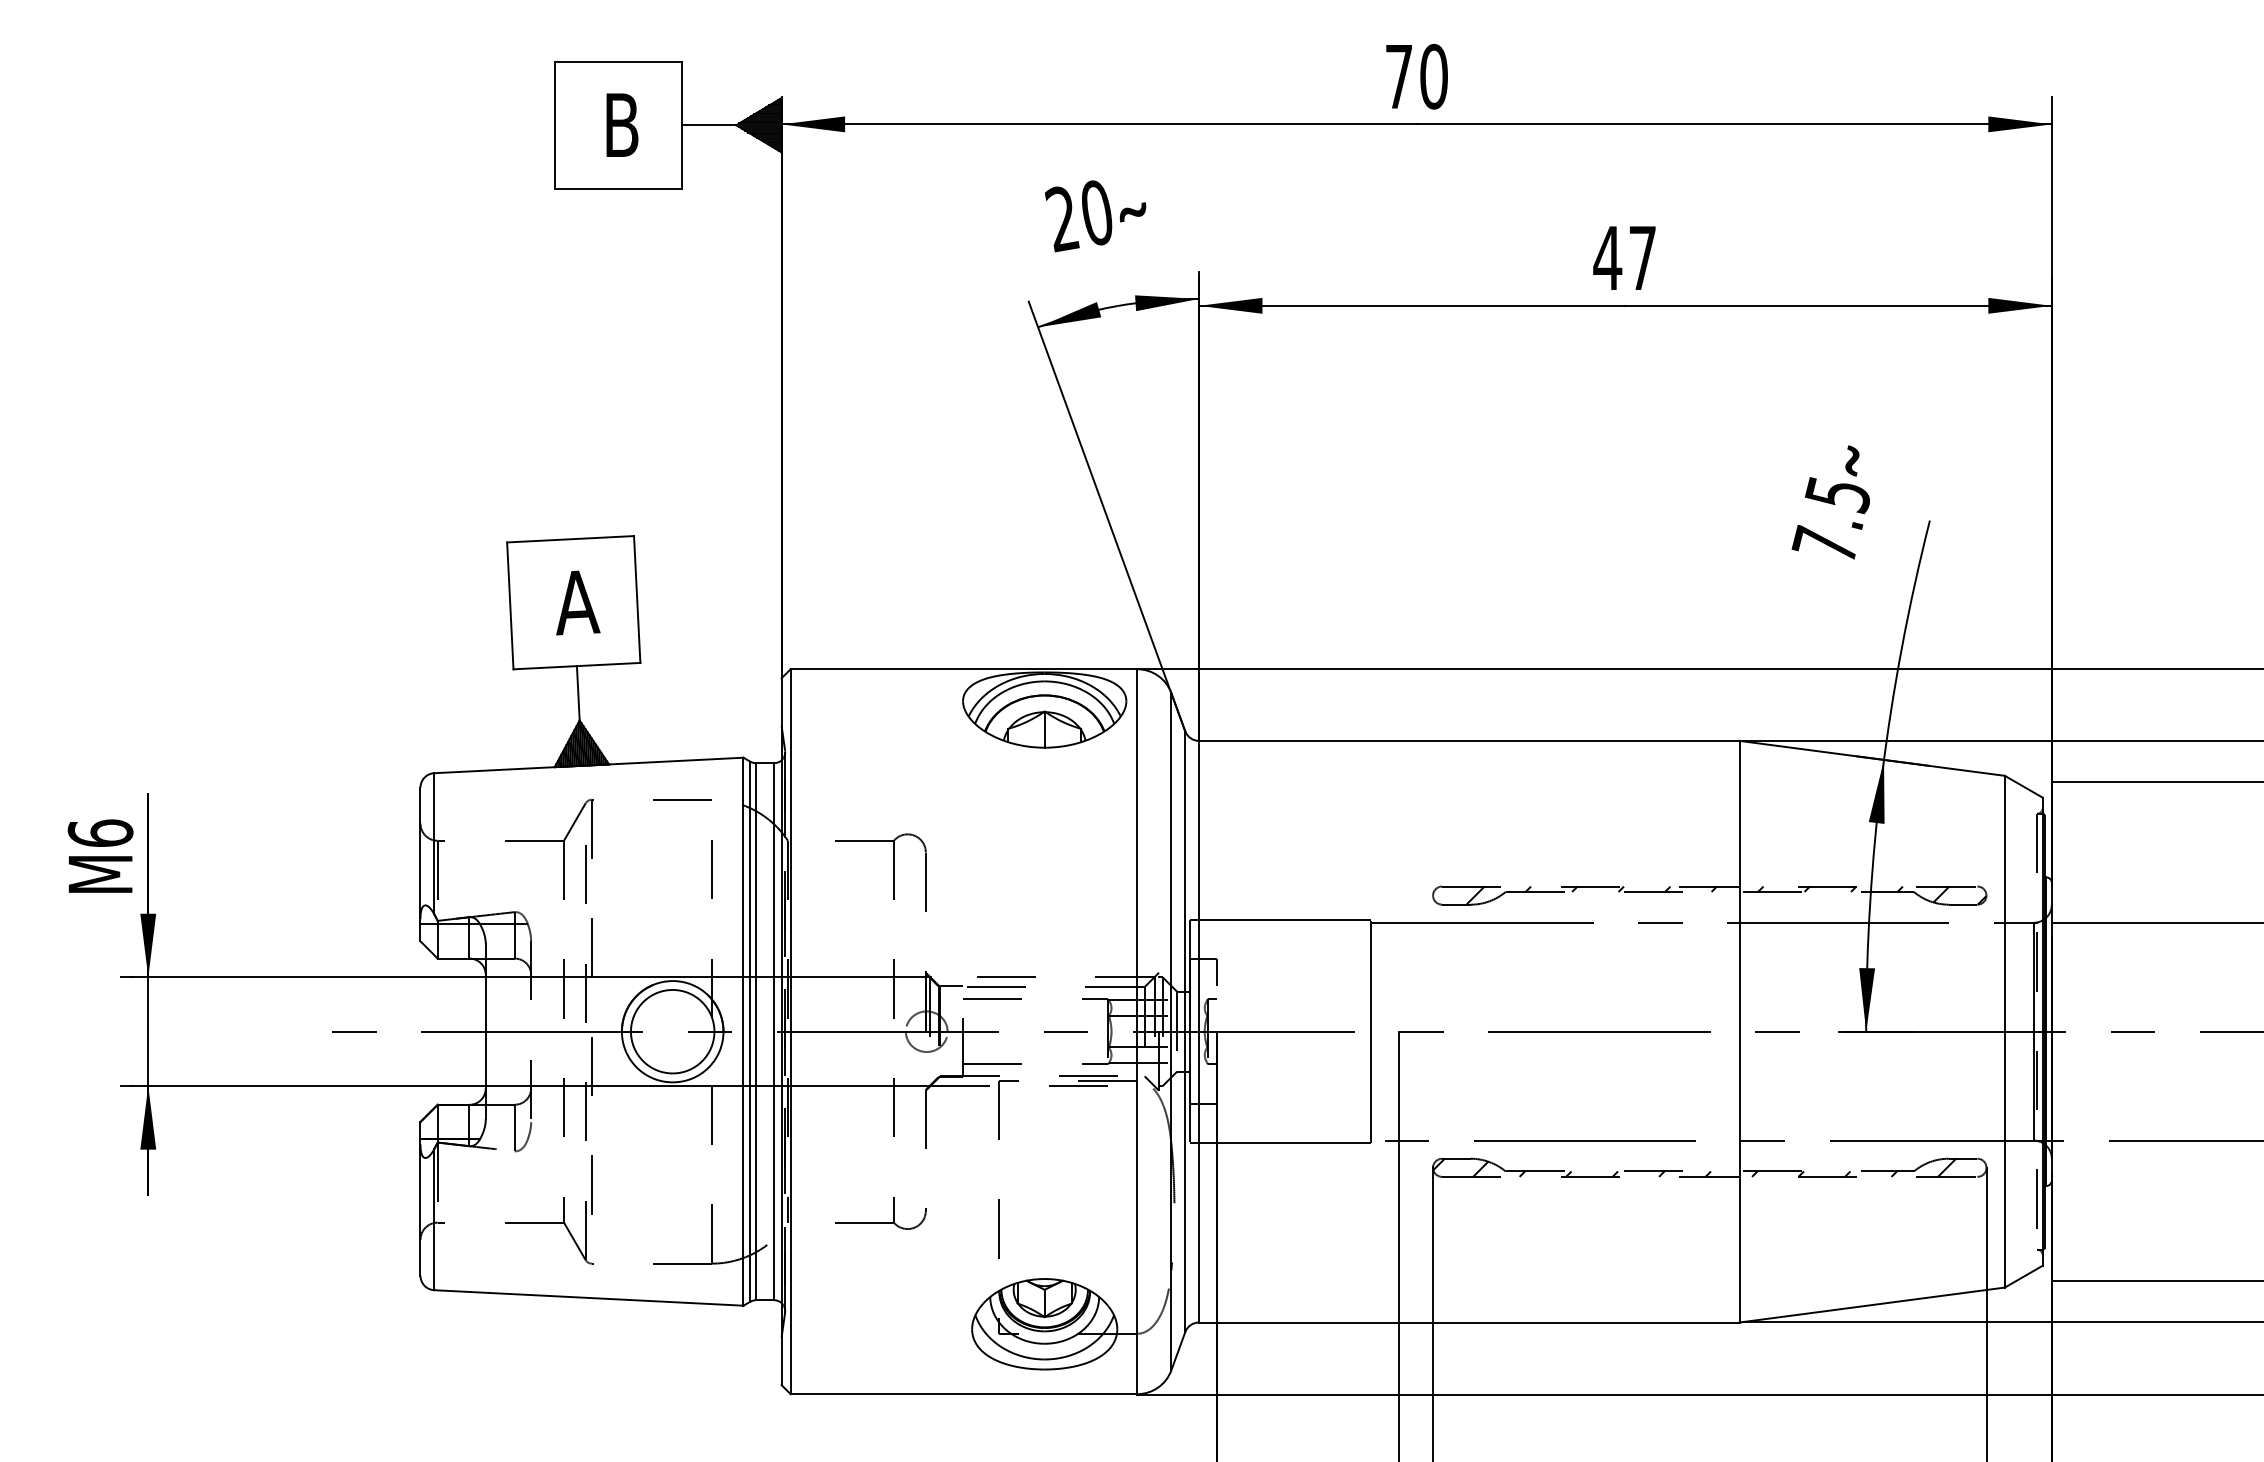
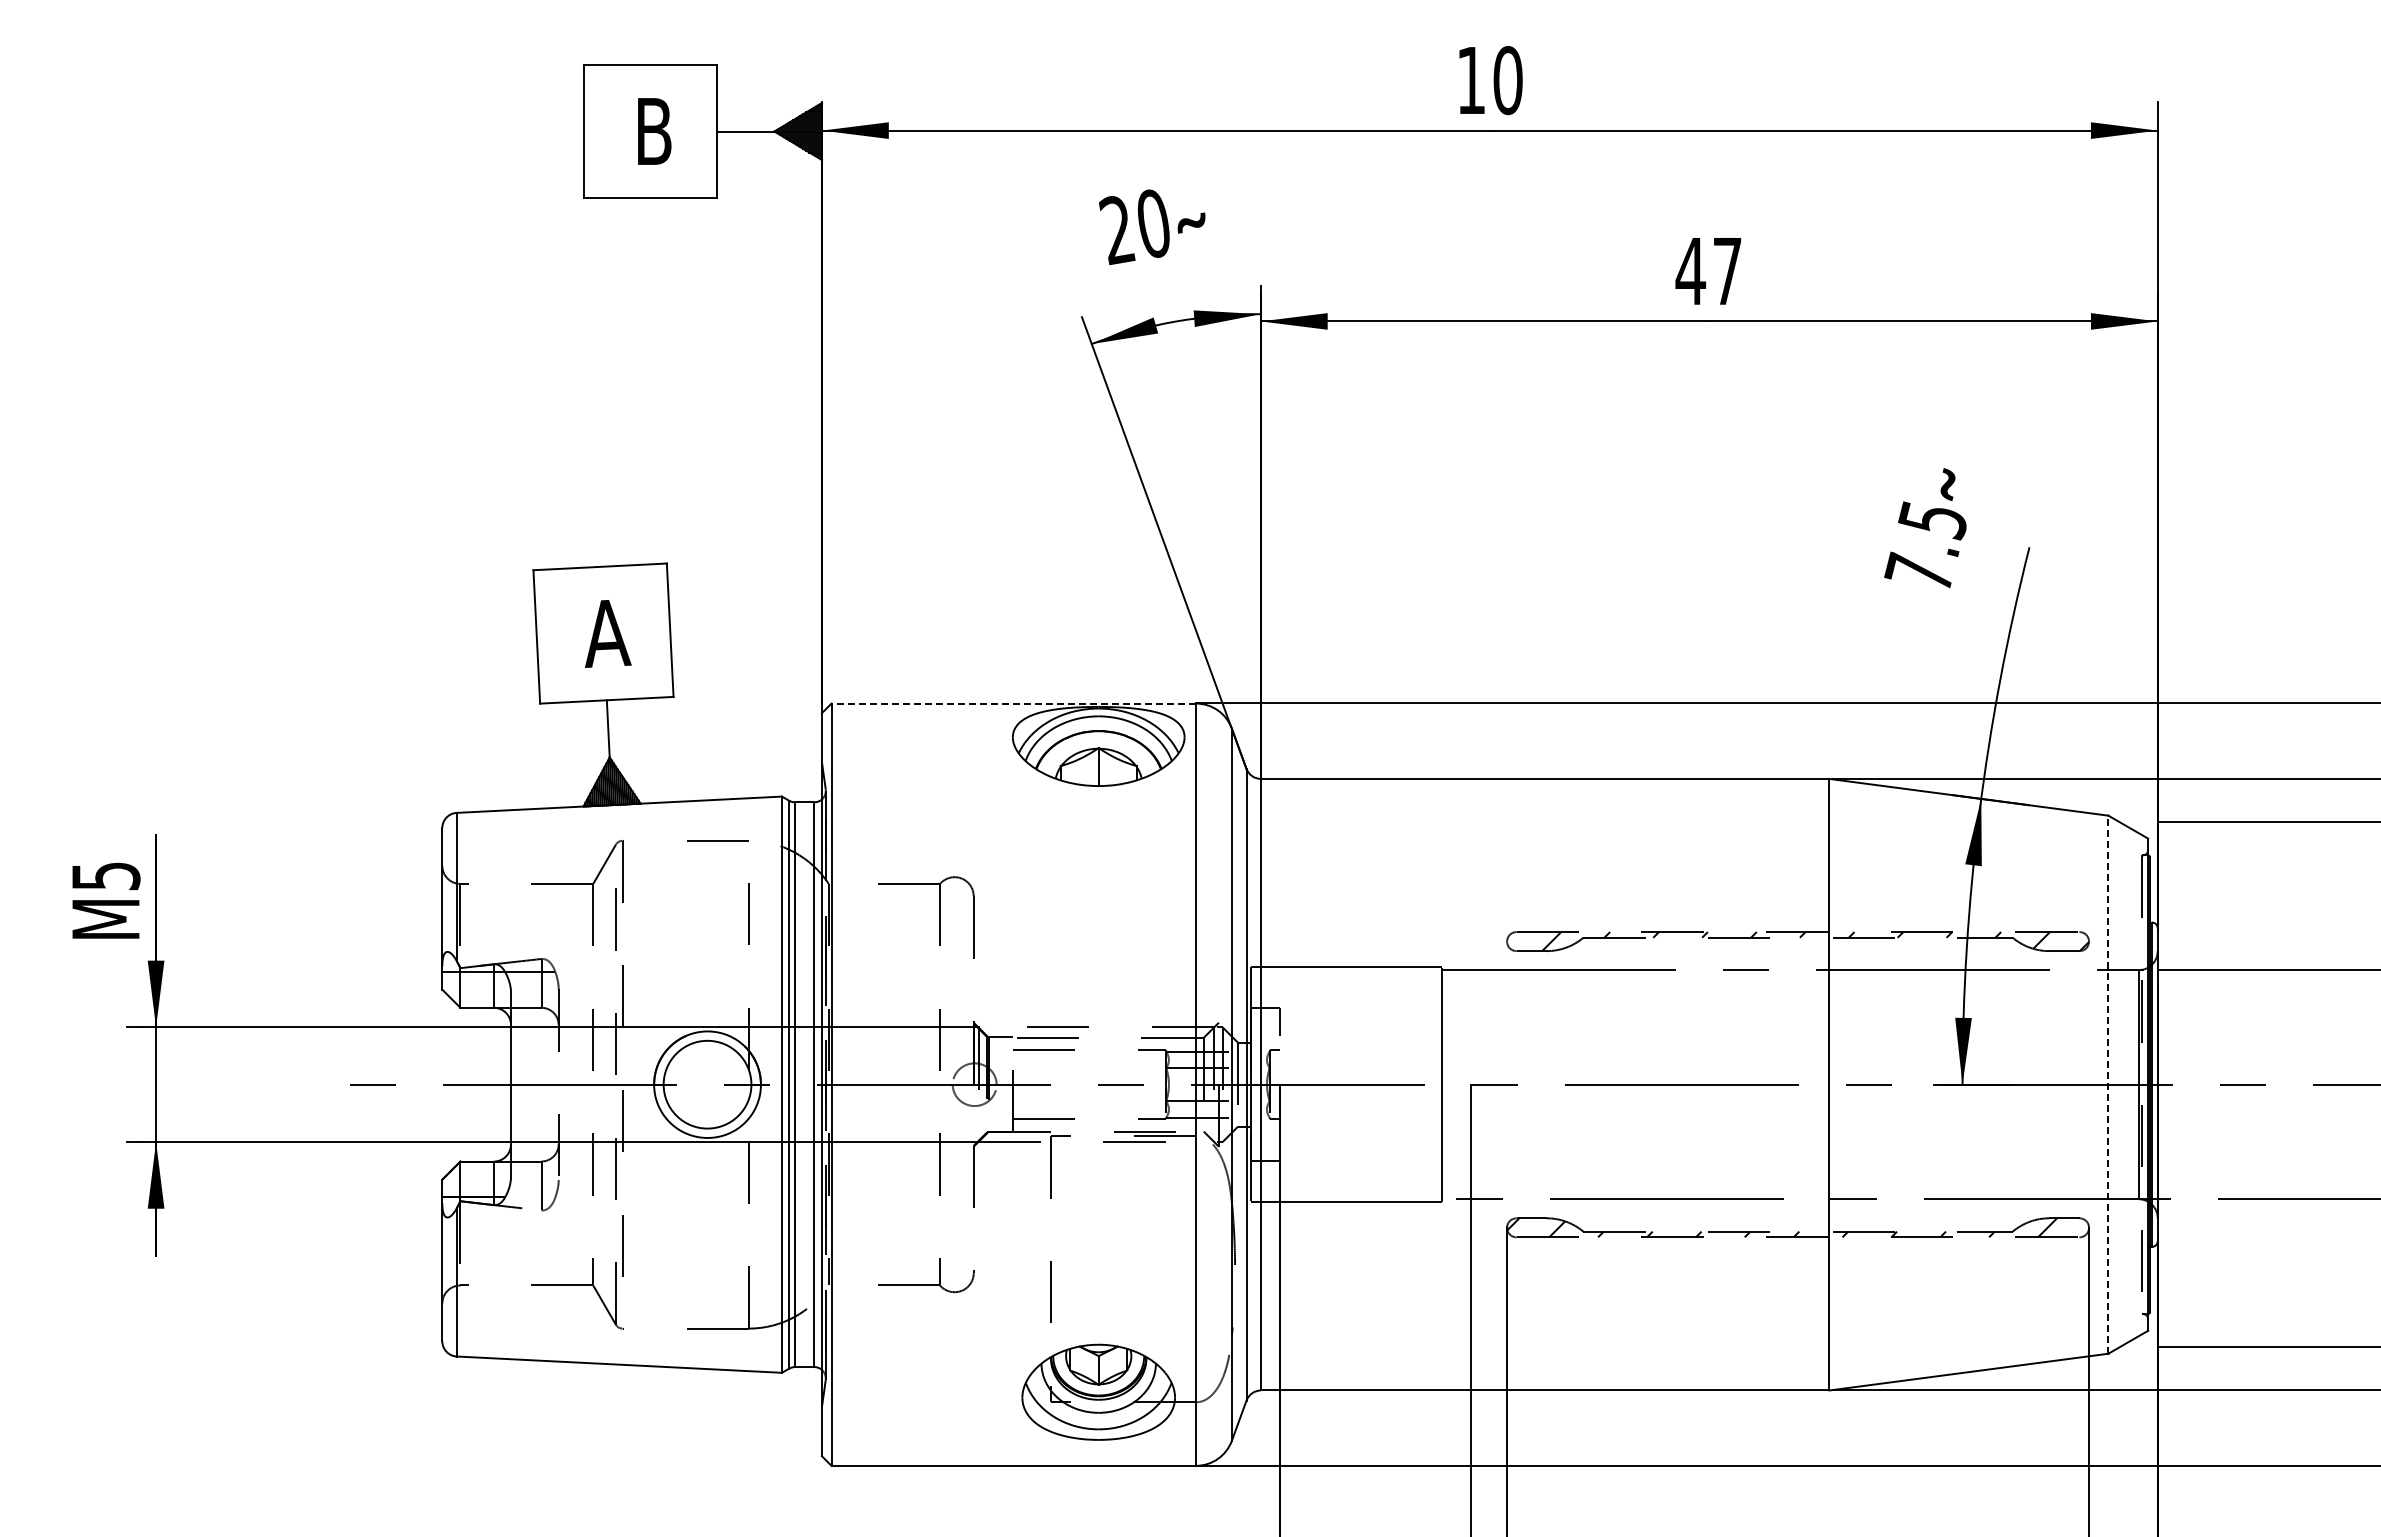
text: (1399, 76) -> (1471, 80), 70 -> 10
line: (963, 669) -> (1013, 703), solid -> dashed
text: (100, 832) -> (105, 875), M6 -> M5
line: (2005, 1031) -> (2108, 1084), solid -> dashed

